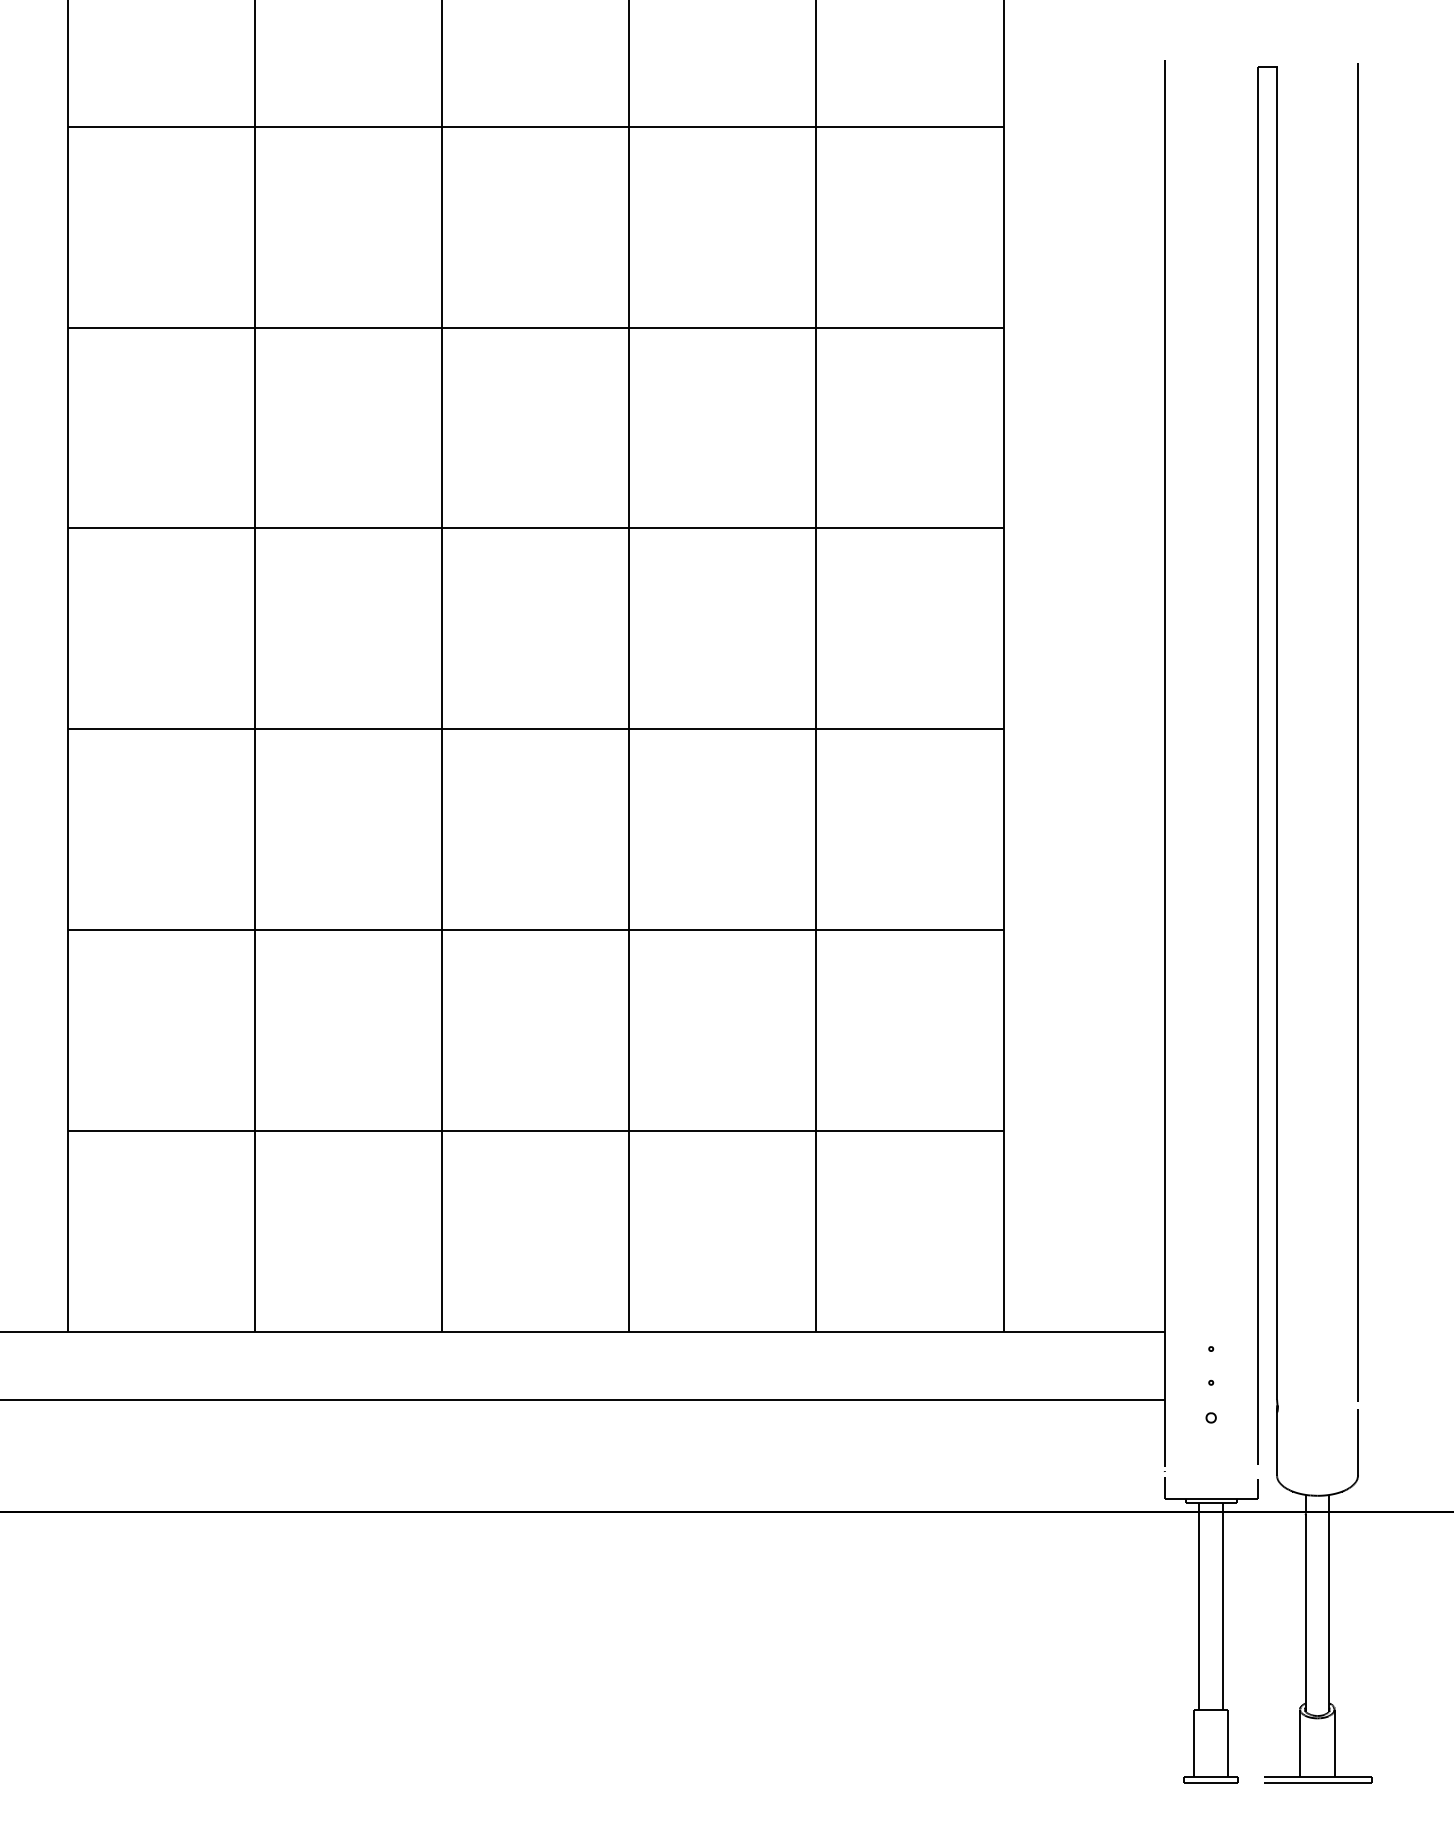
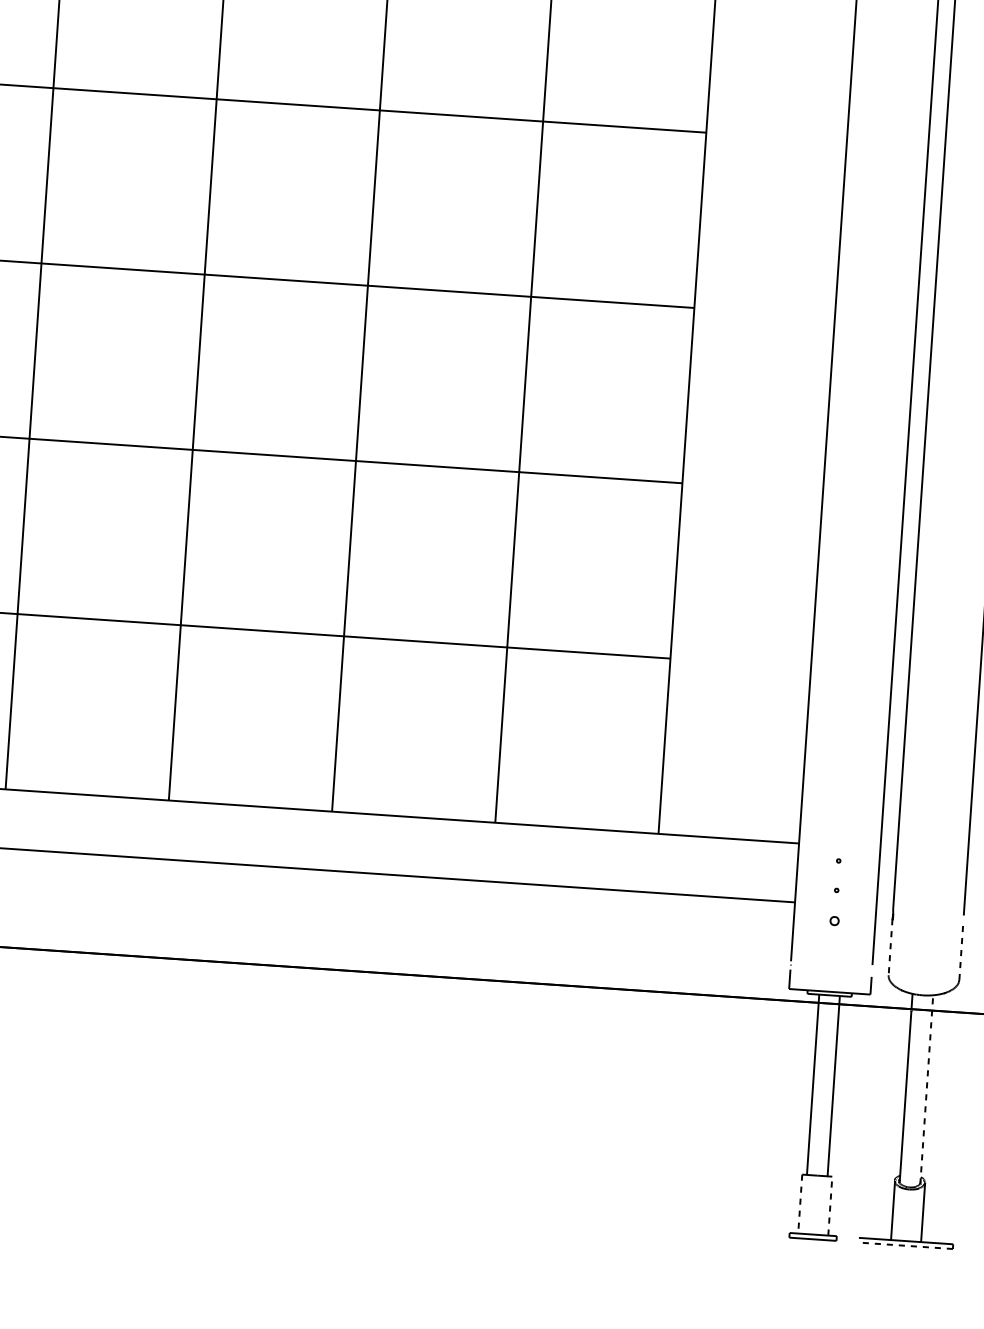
line: (1358, 1441) -> (961, 950), solid -> dashed
line: (1277, 1443) -> (890, 947), solid -> dashed
line: (1329, 1602) -> (926, 1089), solid -> dashed
line: (1194, 1743) -> (800, 1204), solid -> dashed
line: (1228, 1743) -> (830, 1206), solid -> dashed
line: (1317, 1782) -> (905, 1245), solid -> dashed

